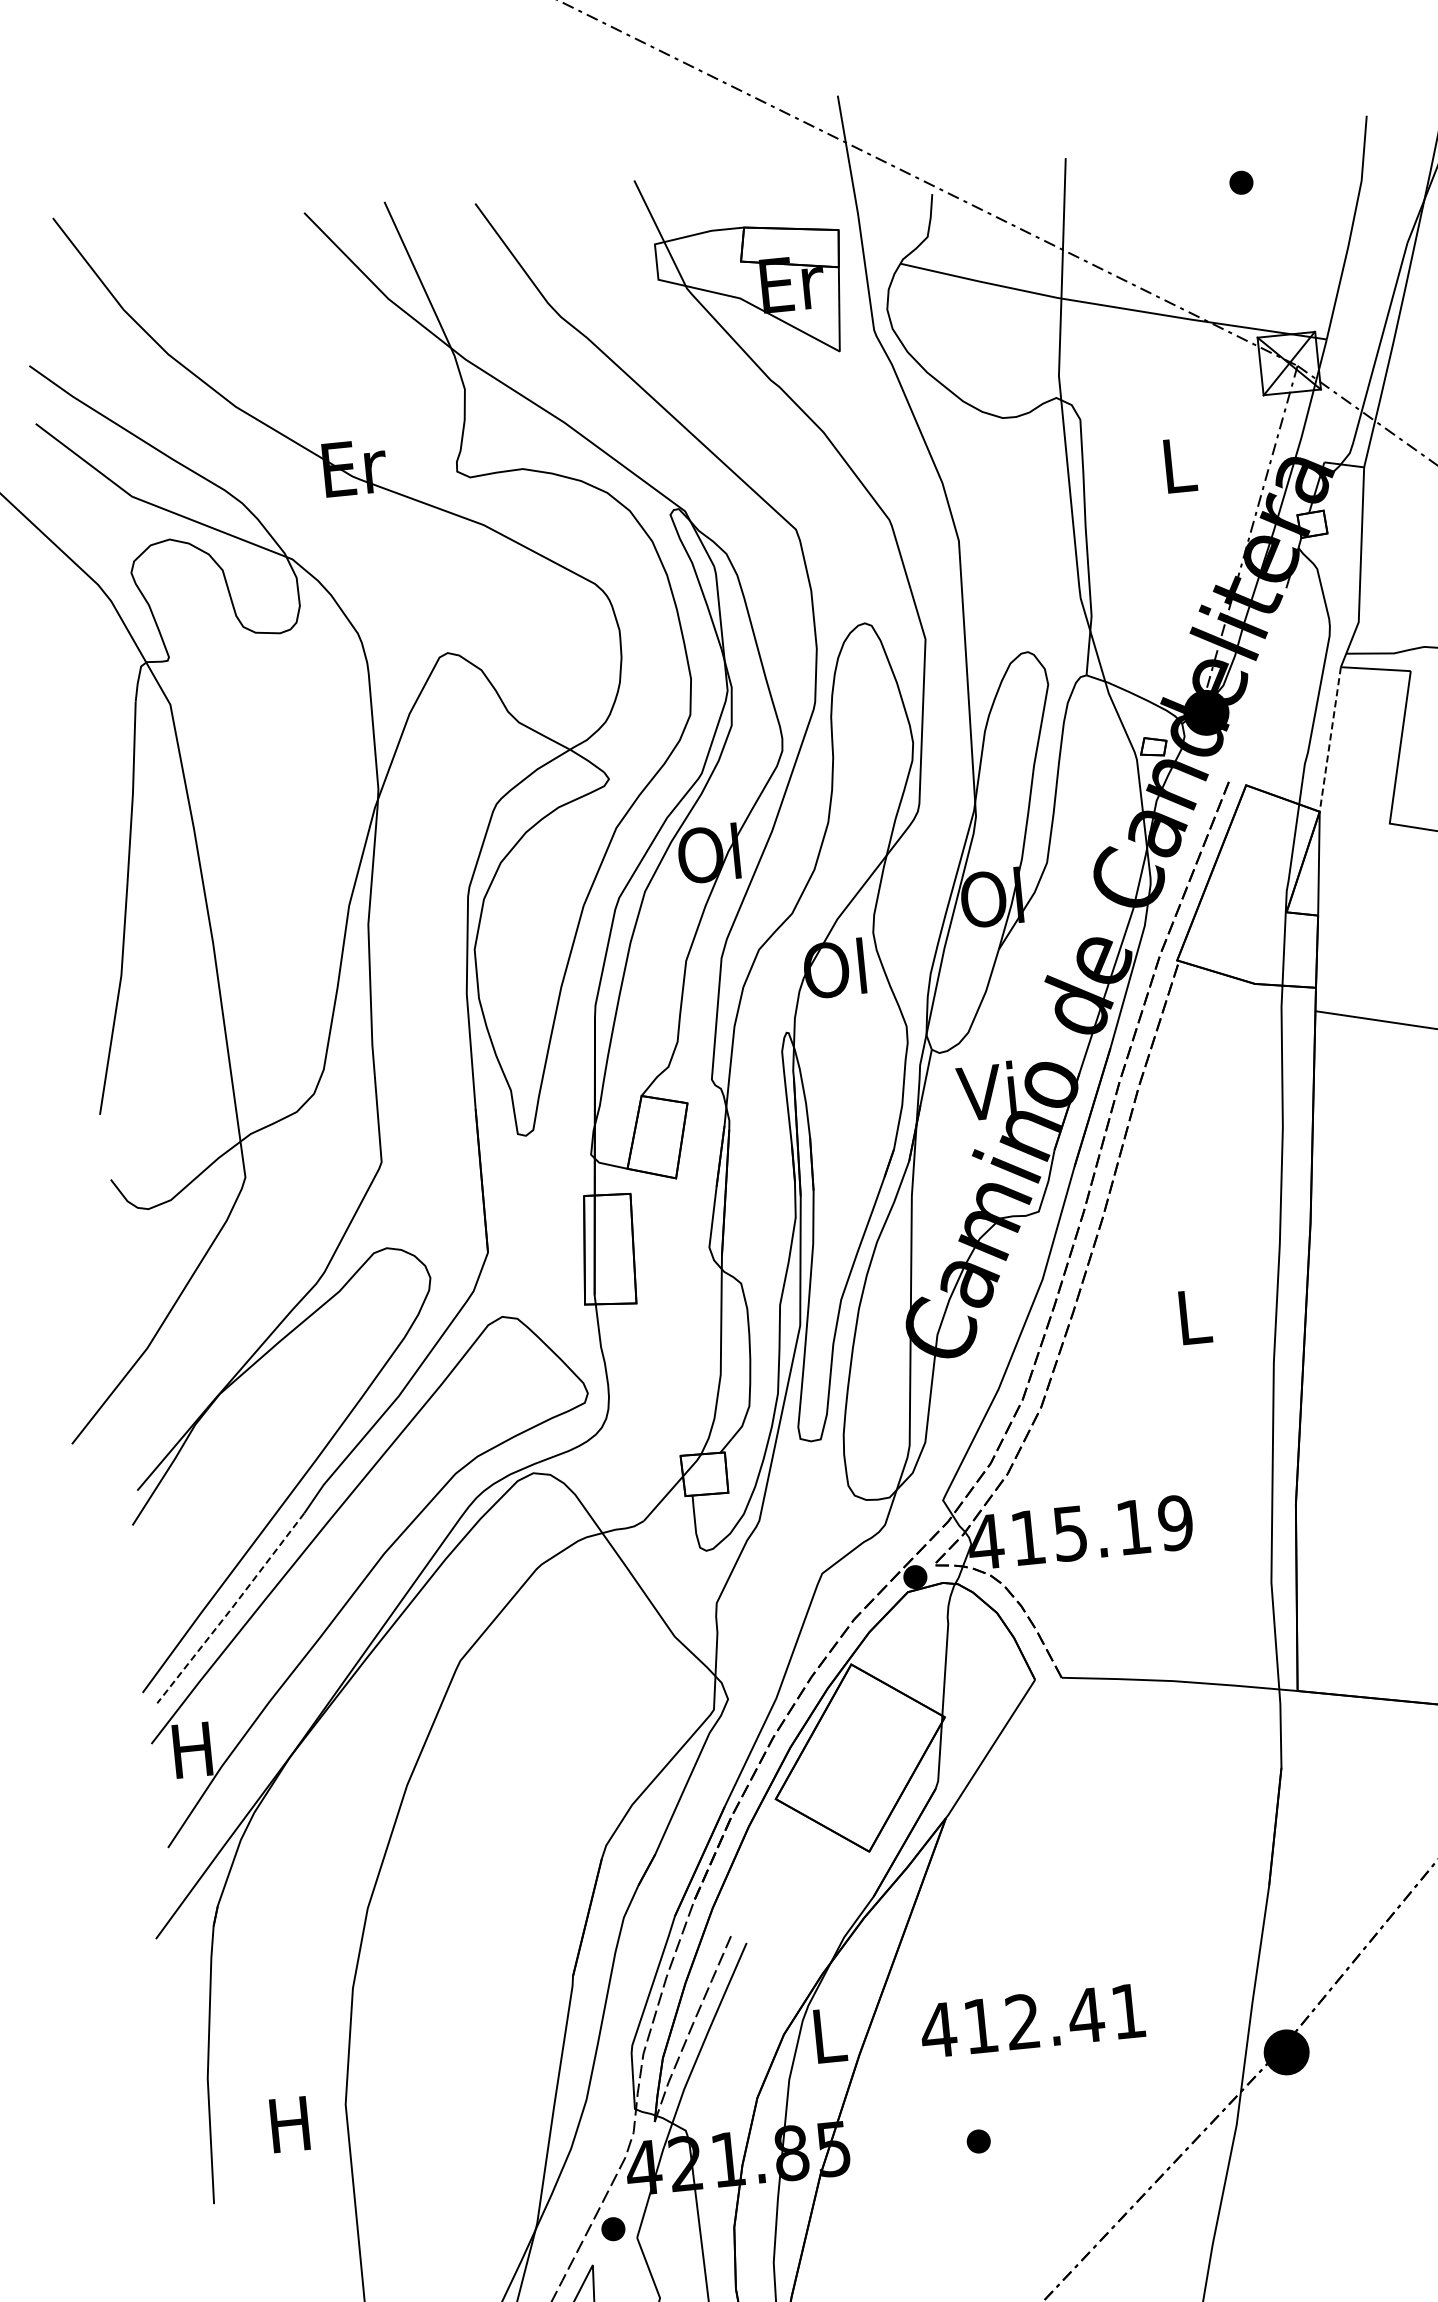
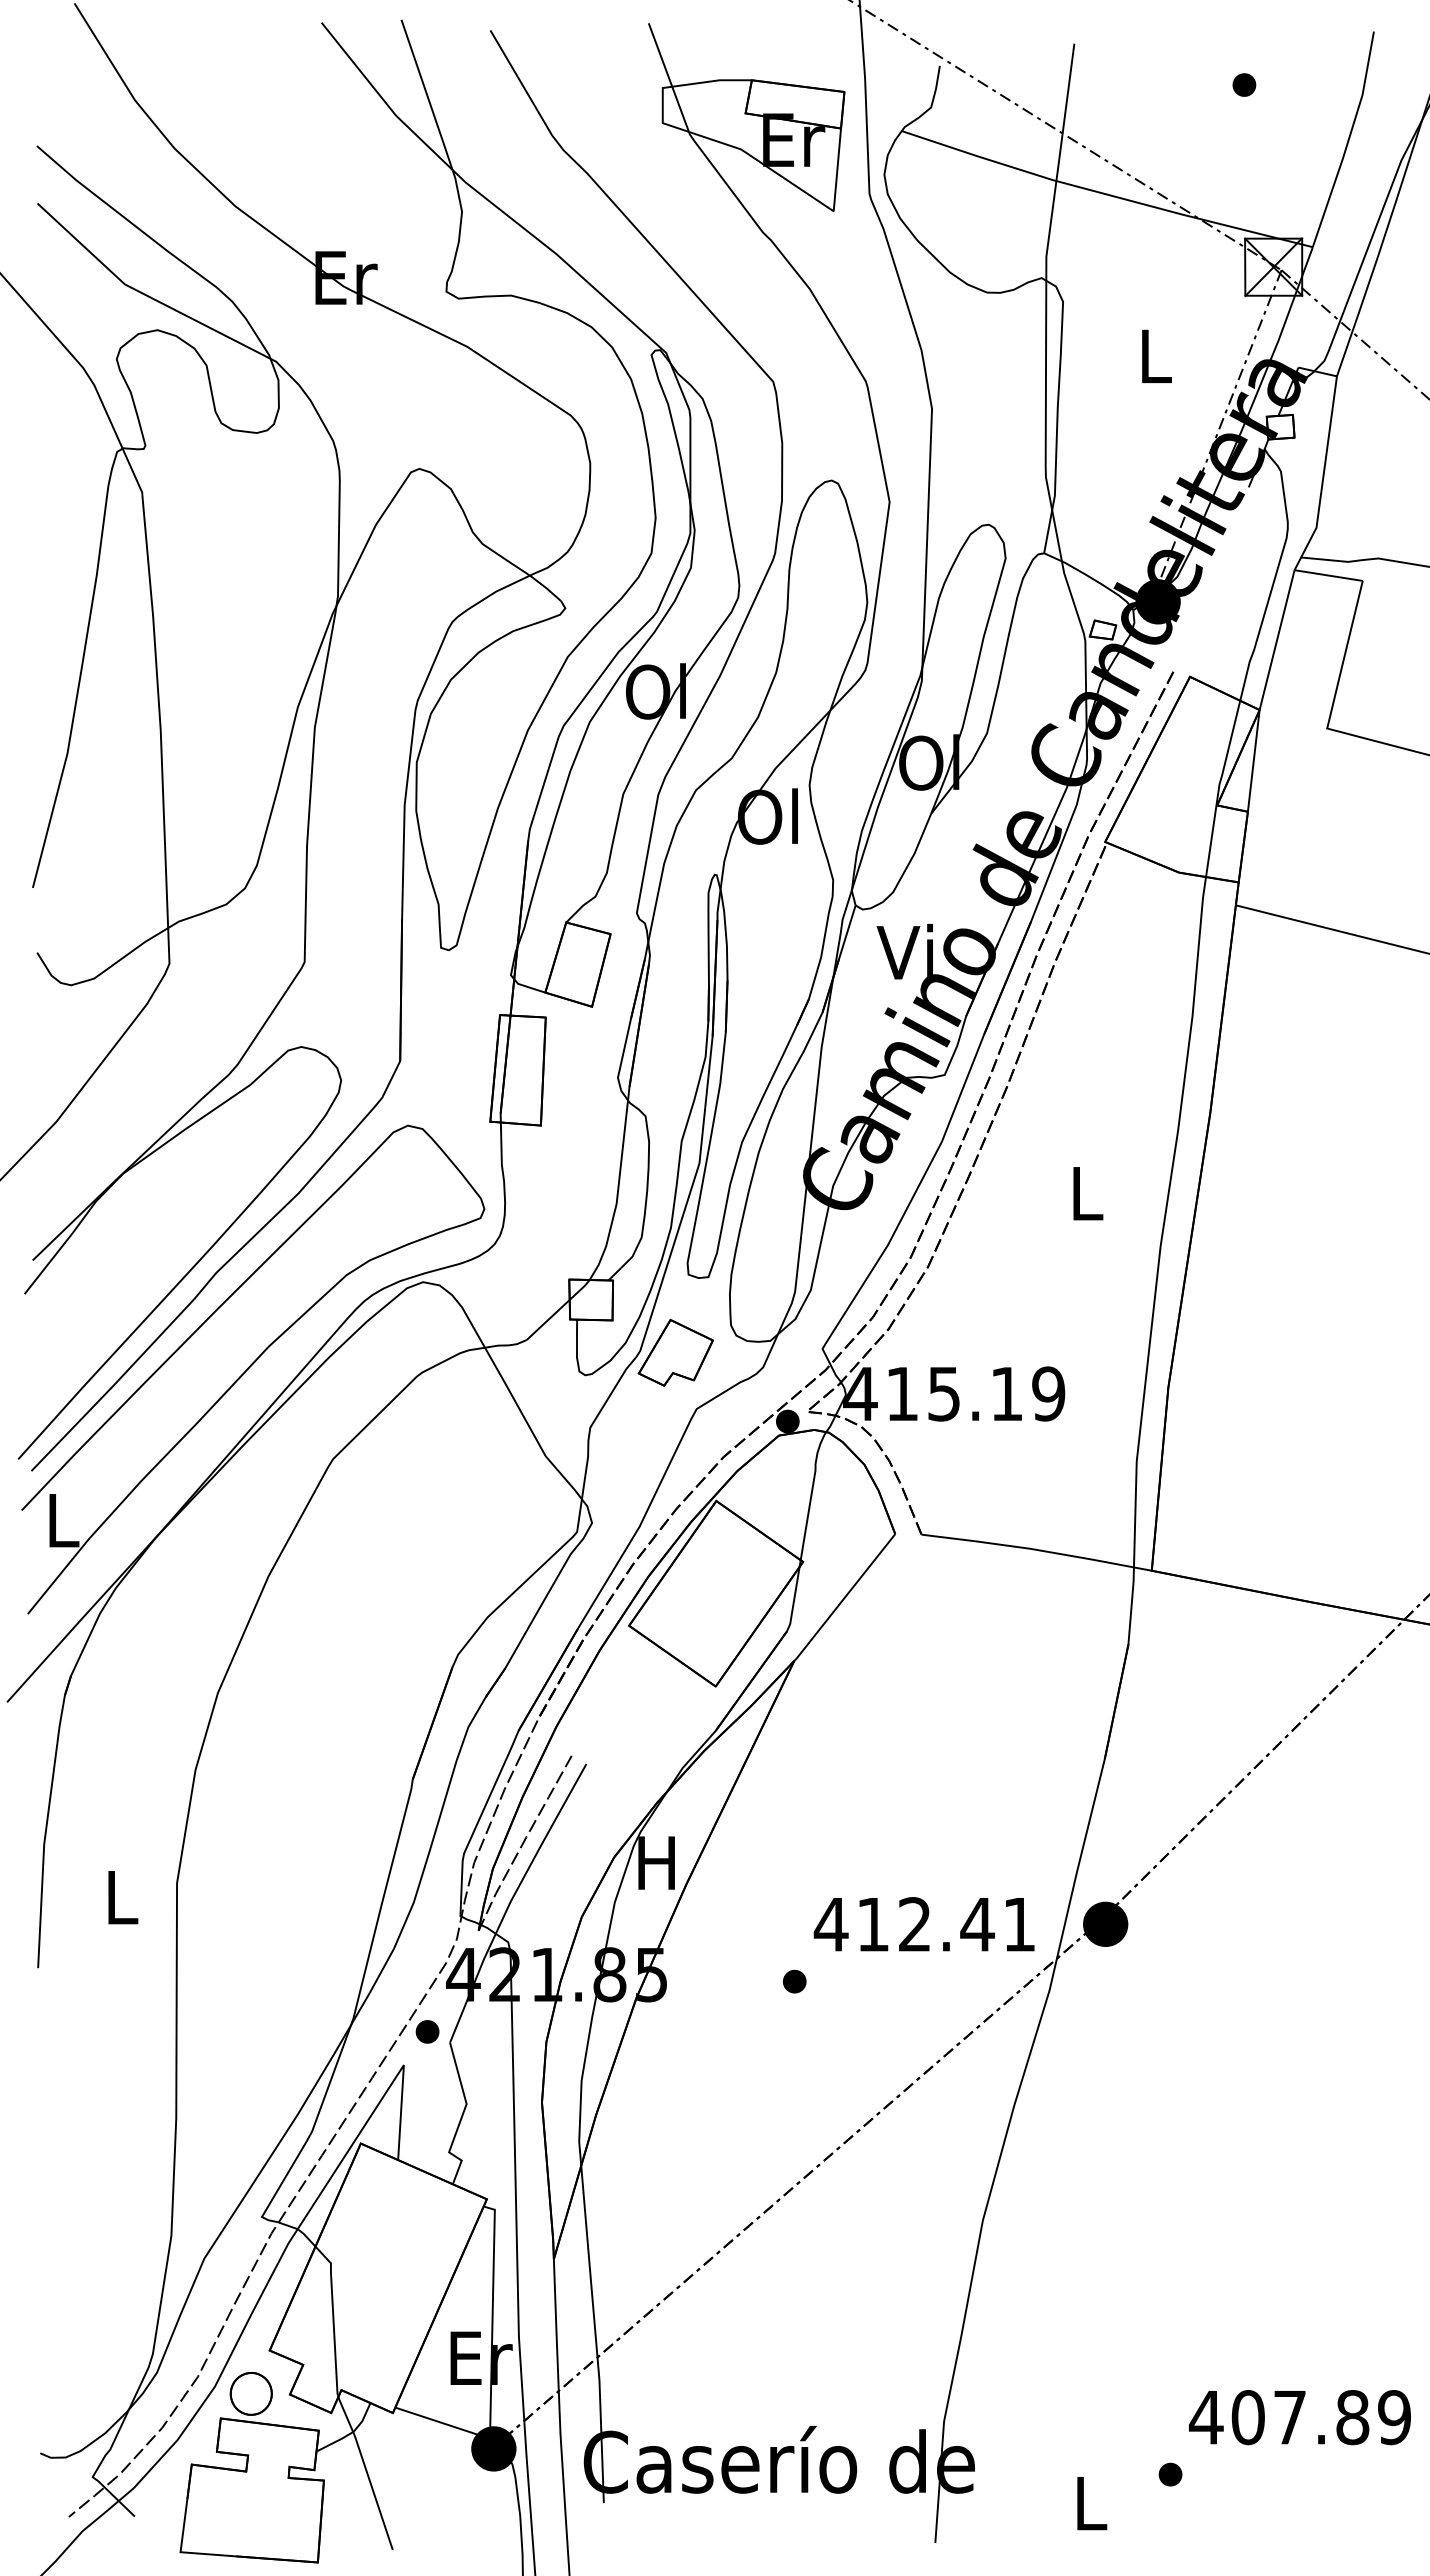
line: (1329, 739) -> (1276, 640), dashed -> solid
part: (795, 1518) -> (675, 1352), added
line: (231, 1608) -> (113, 1385), dashed -> solid
text: (192, 1750) -> (61, 1520), H -> L
text: (1031, 2020) -> (923, 1924), moved
text: (827, 2035) -> (656, 1862), L -> H
text: (290, 2124) -> (120, 1897), H -> L

